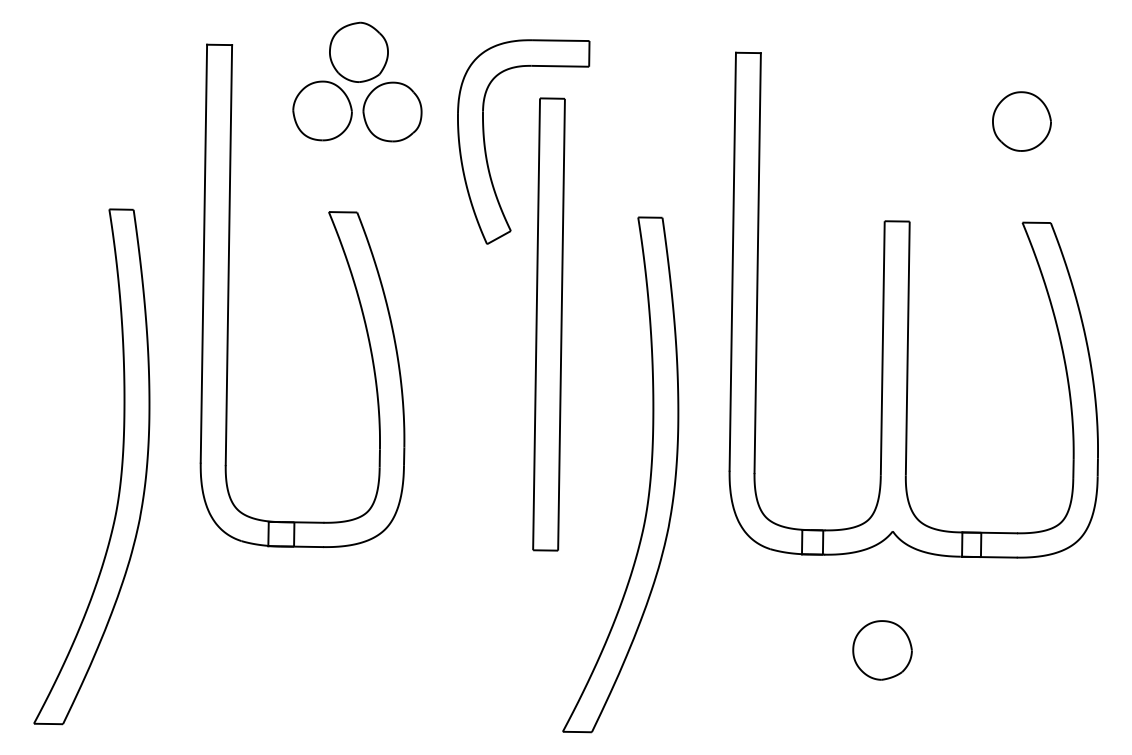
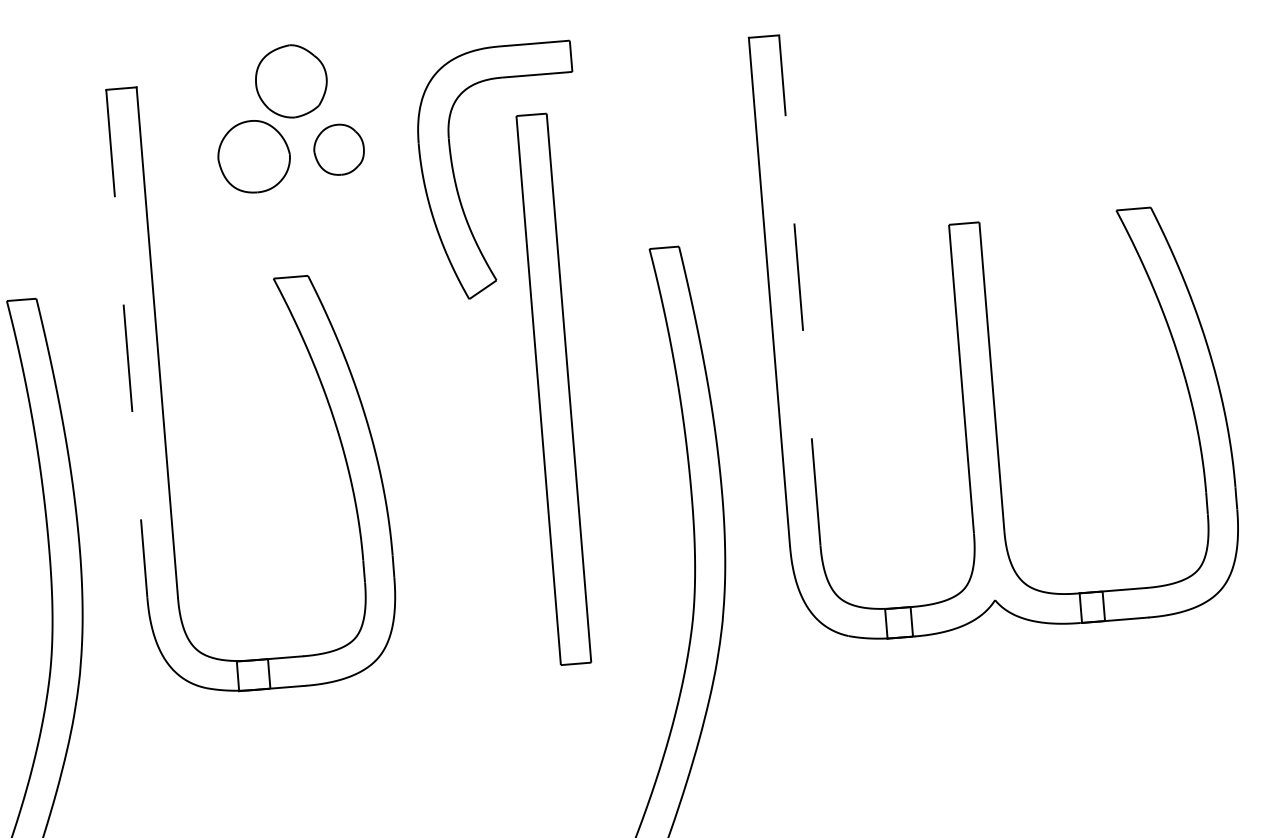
part: (392, 111) -> (339, 149), size x0.7
part: (1021, 121) -> (1103, 87), removed
line: (203, 254) -> (126, 344), solid -> dashed
line: (757, 262) -> (799, 289), solid -> dashed
part: (882, 650) -> (996, 745), removed

